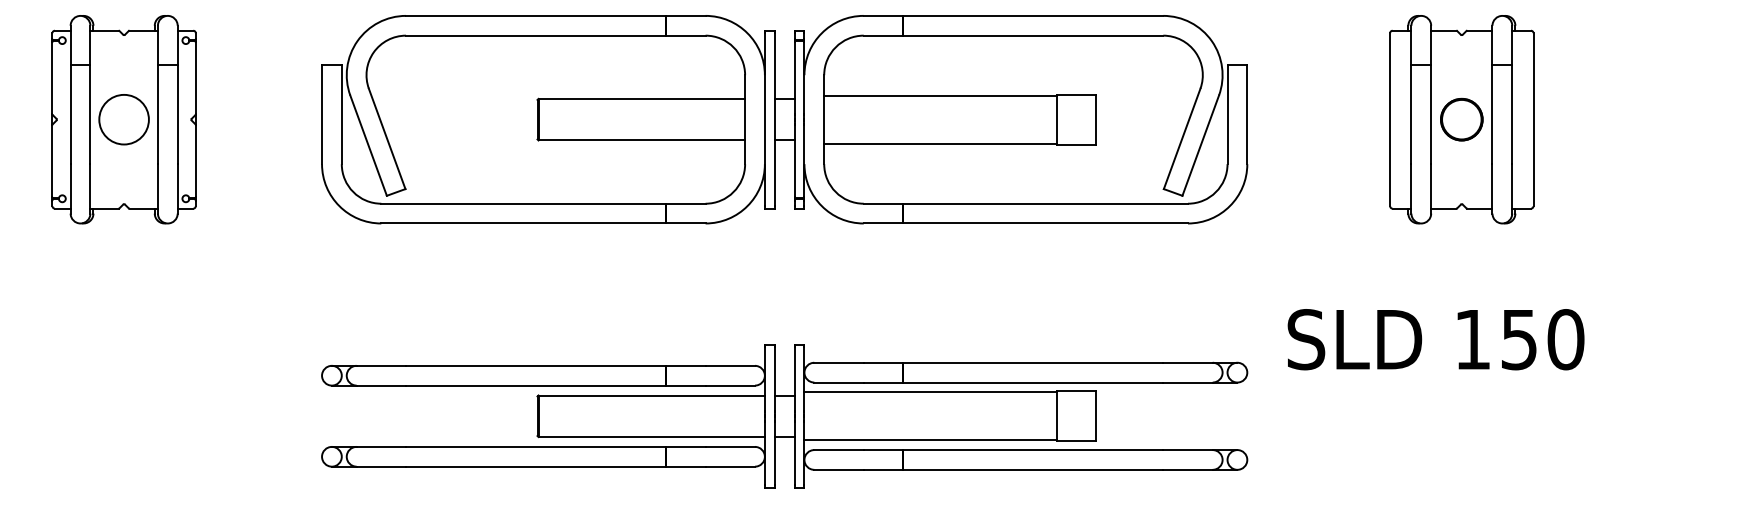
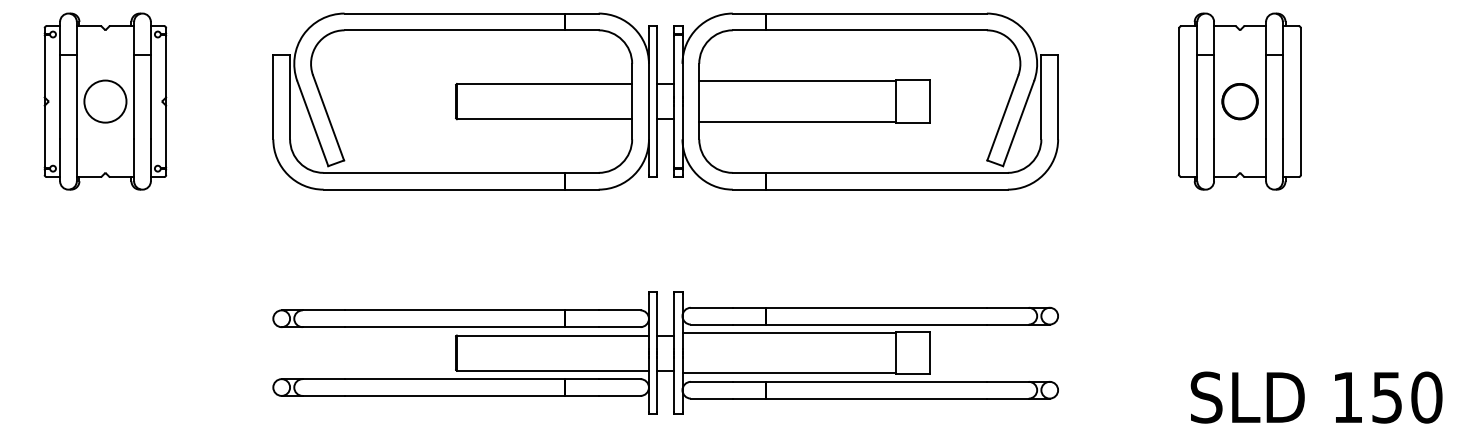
text: (1435, 339) -> (1316, 397), moved

